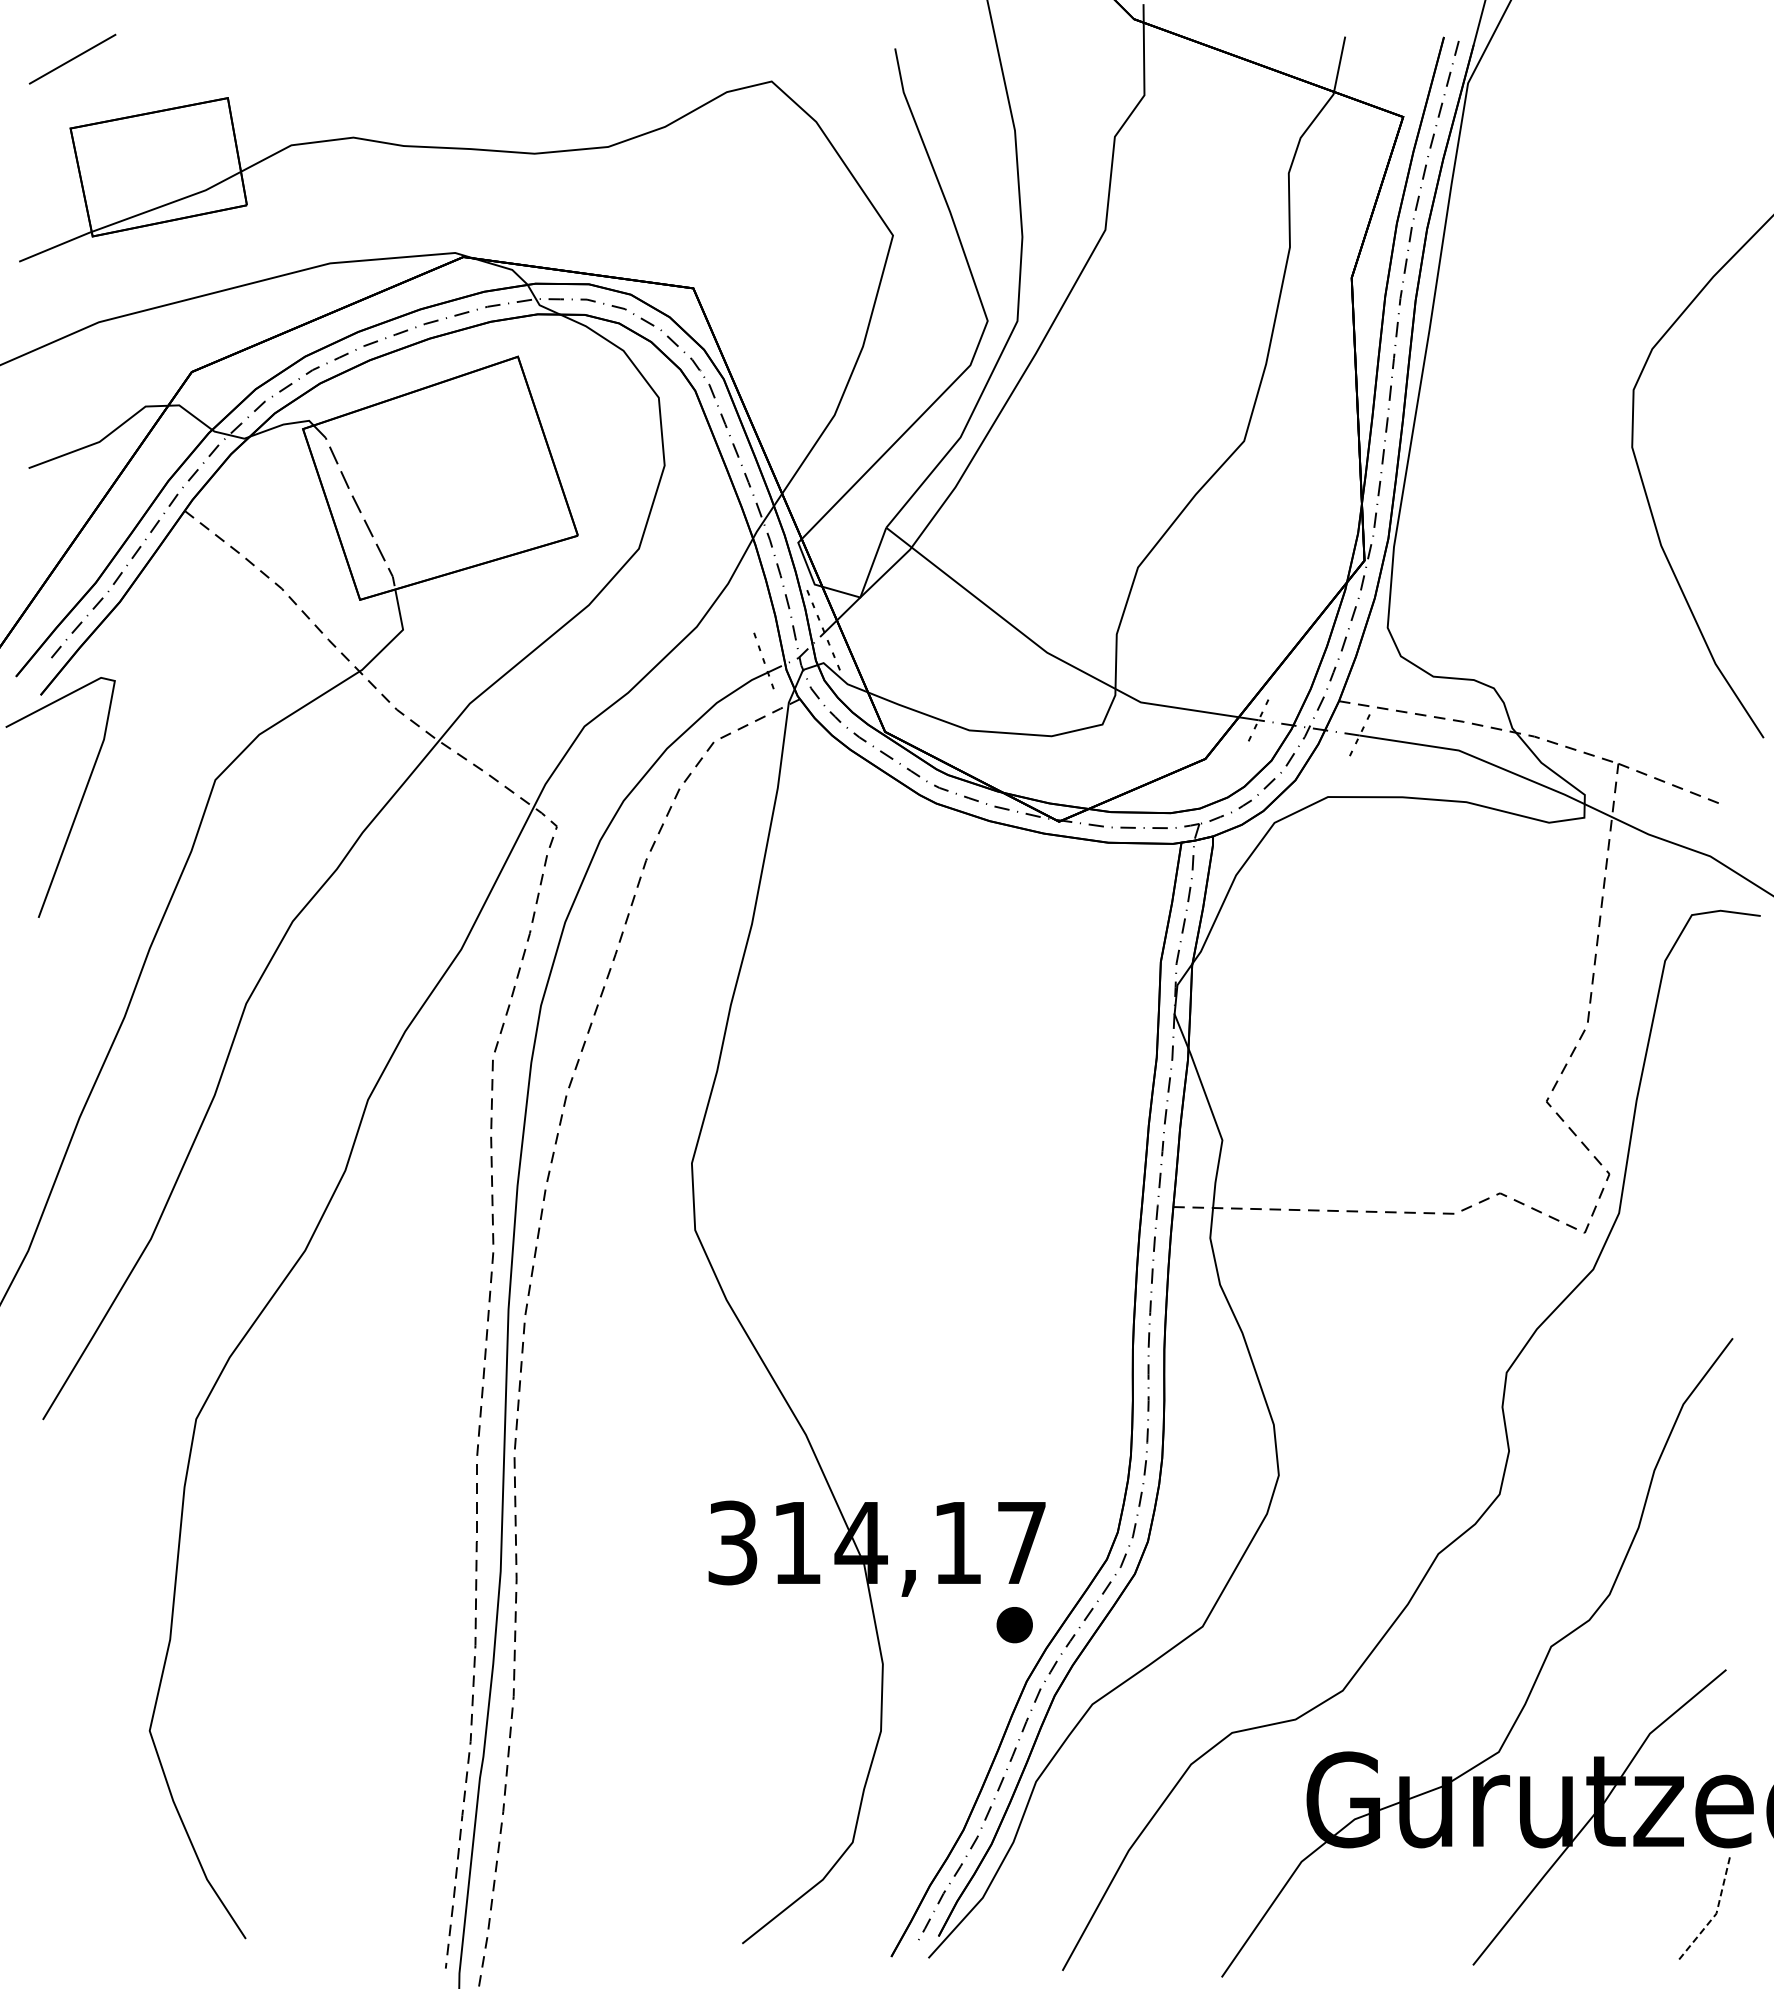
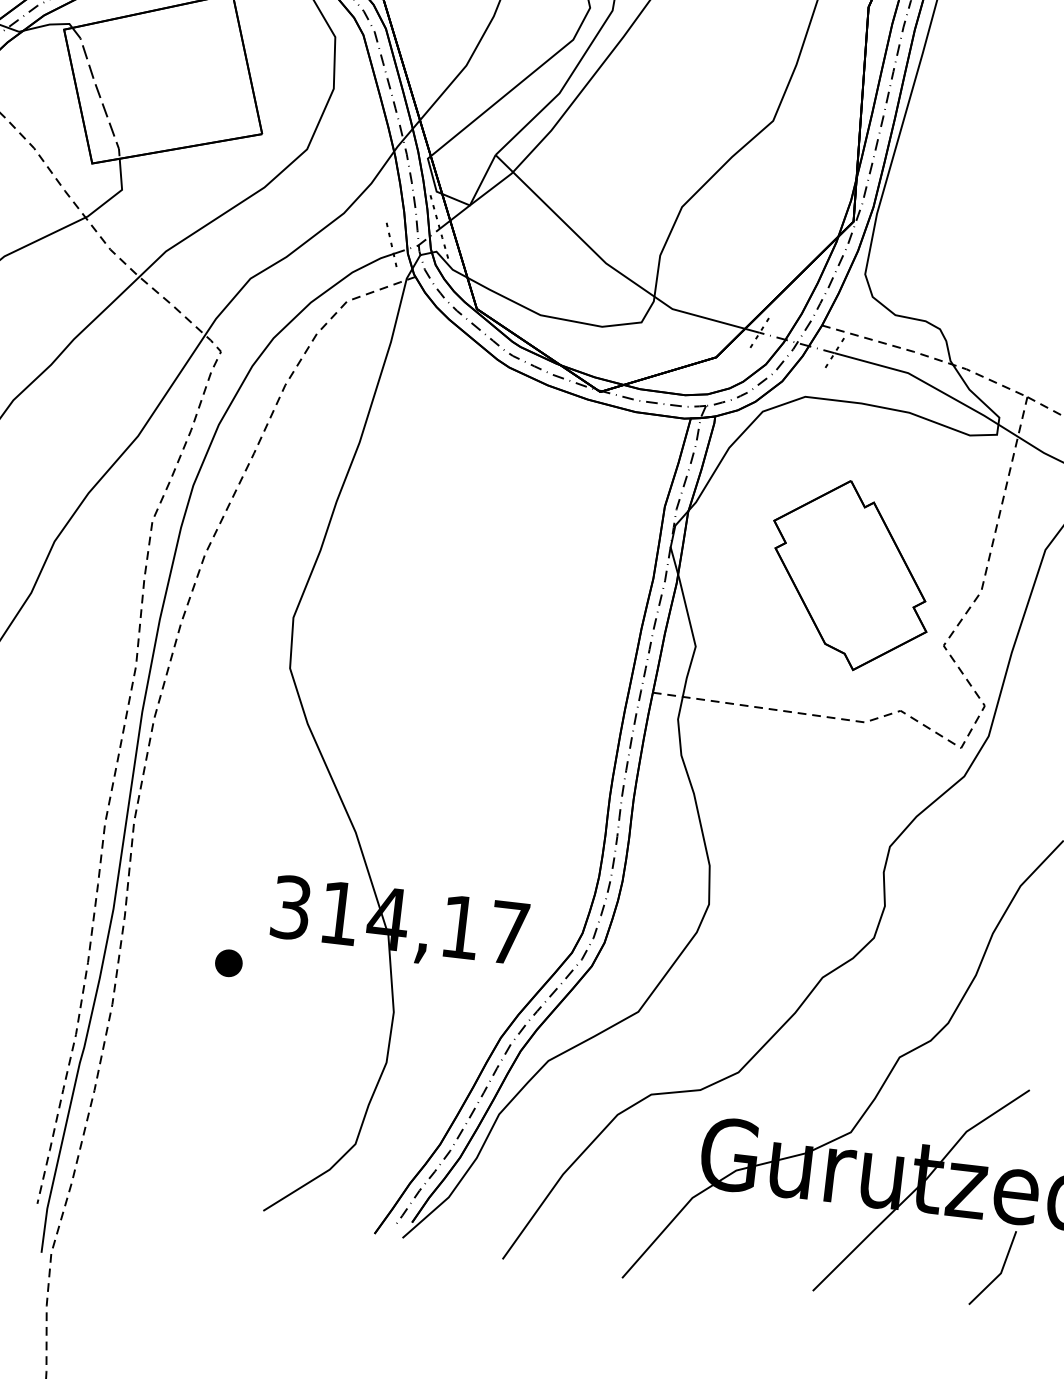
part: (1413, 1023) -> (850, 575), added
part: (1014, 1625) -> (228, 963), moved
line: (1716, 1913) -> (1001, 1273), dashed -> solid

